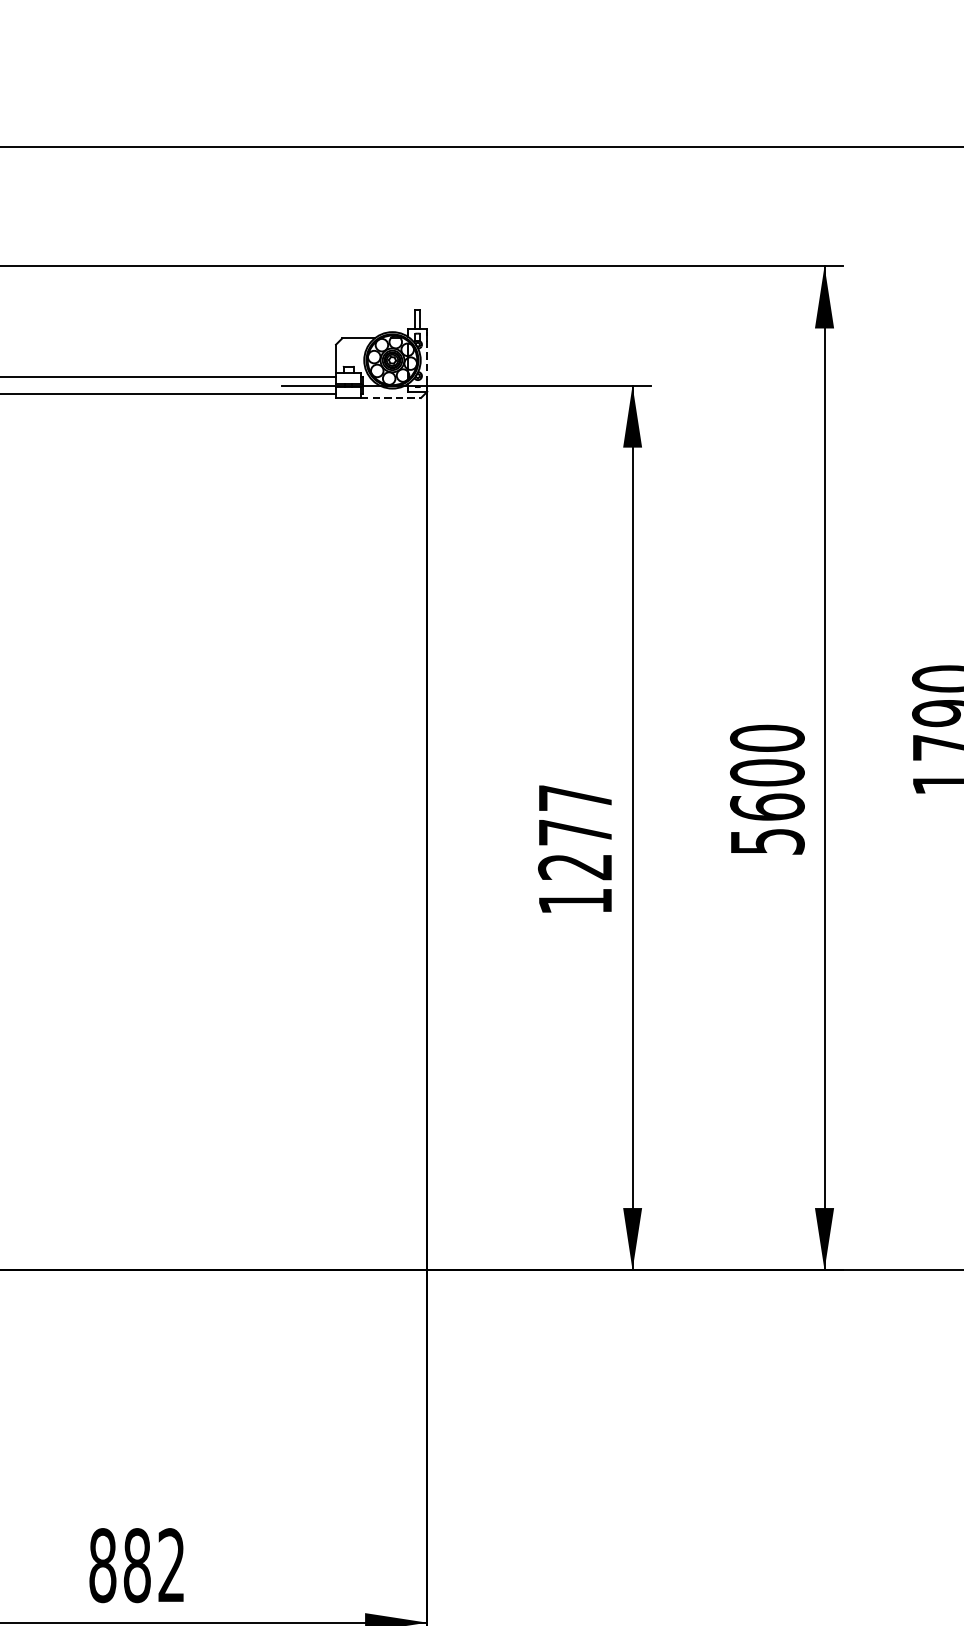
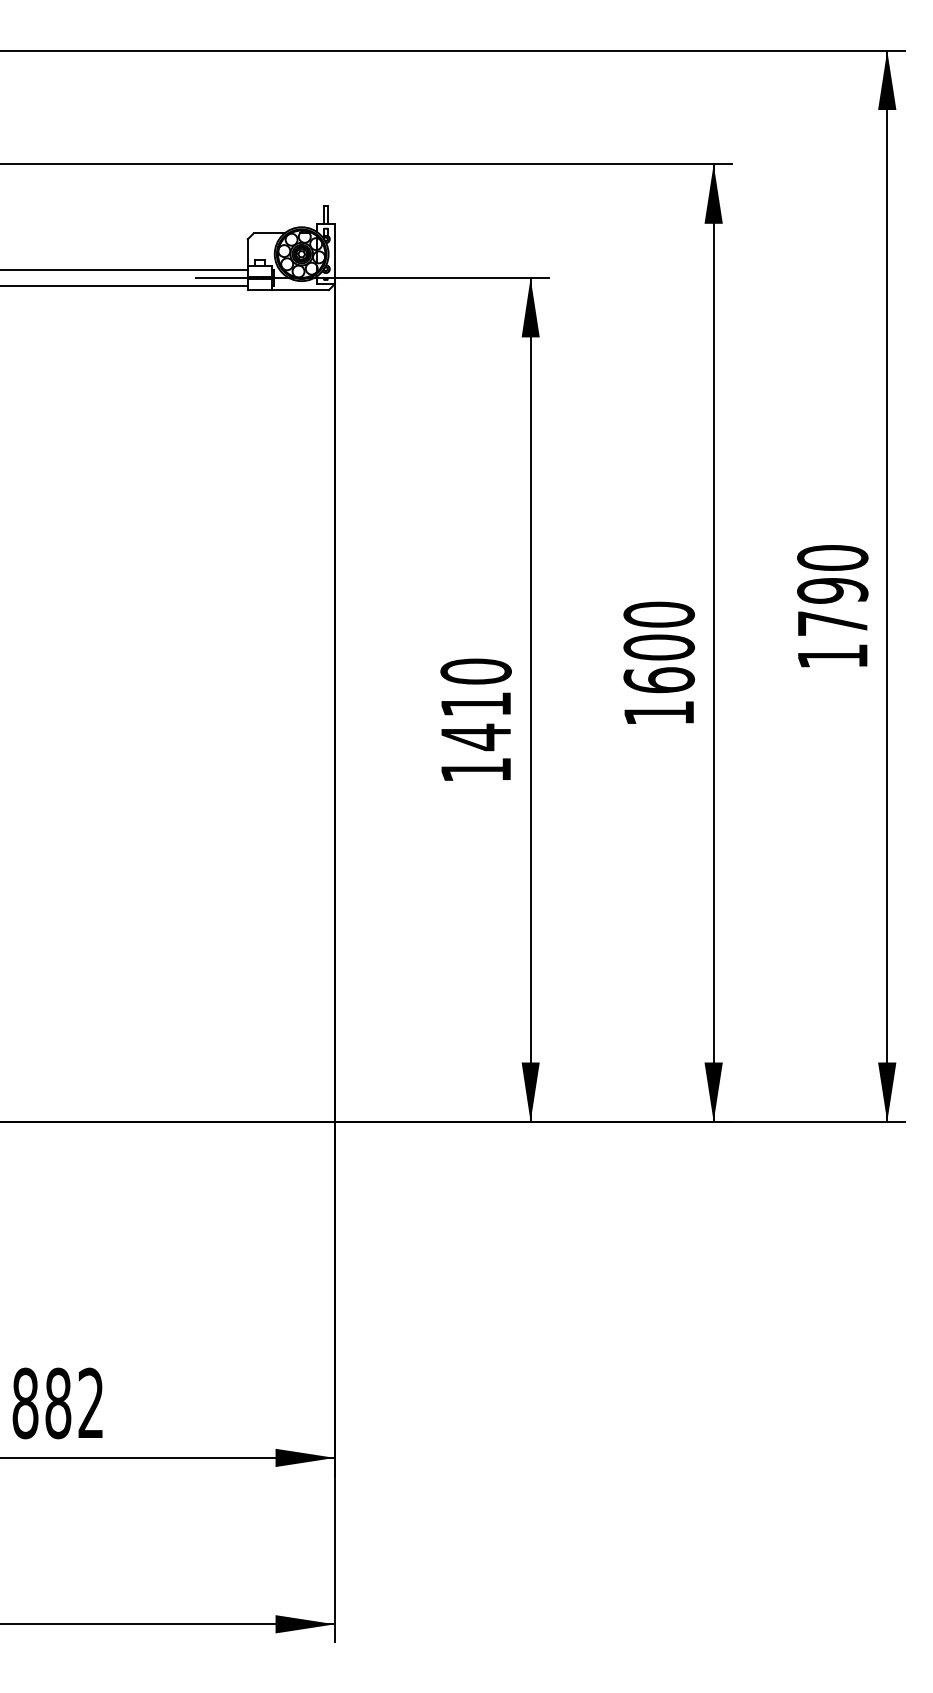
line: (426, 360) -> (334, 254), dashed -> solid
line: (391, 398) -> (300, 290), dashed -> solid
text: (574, 832) -> (475, 704), 1277 -> 1410
text: (767, 842) -> (659, 713), 5600 -> 1600

